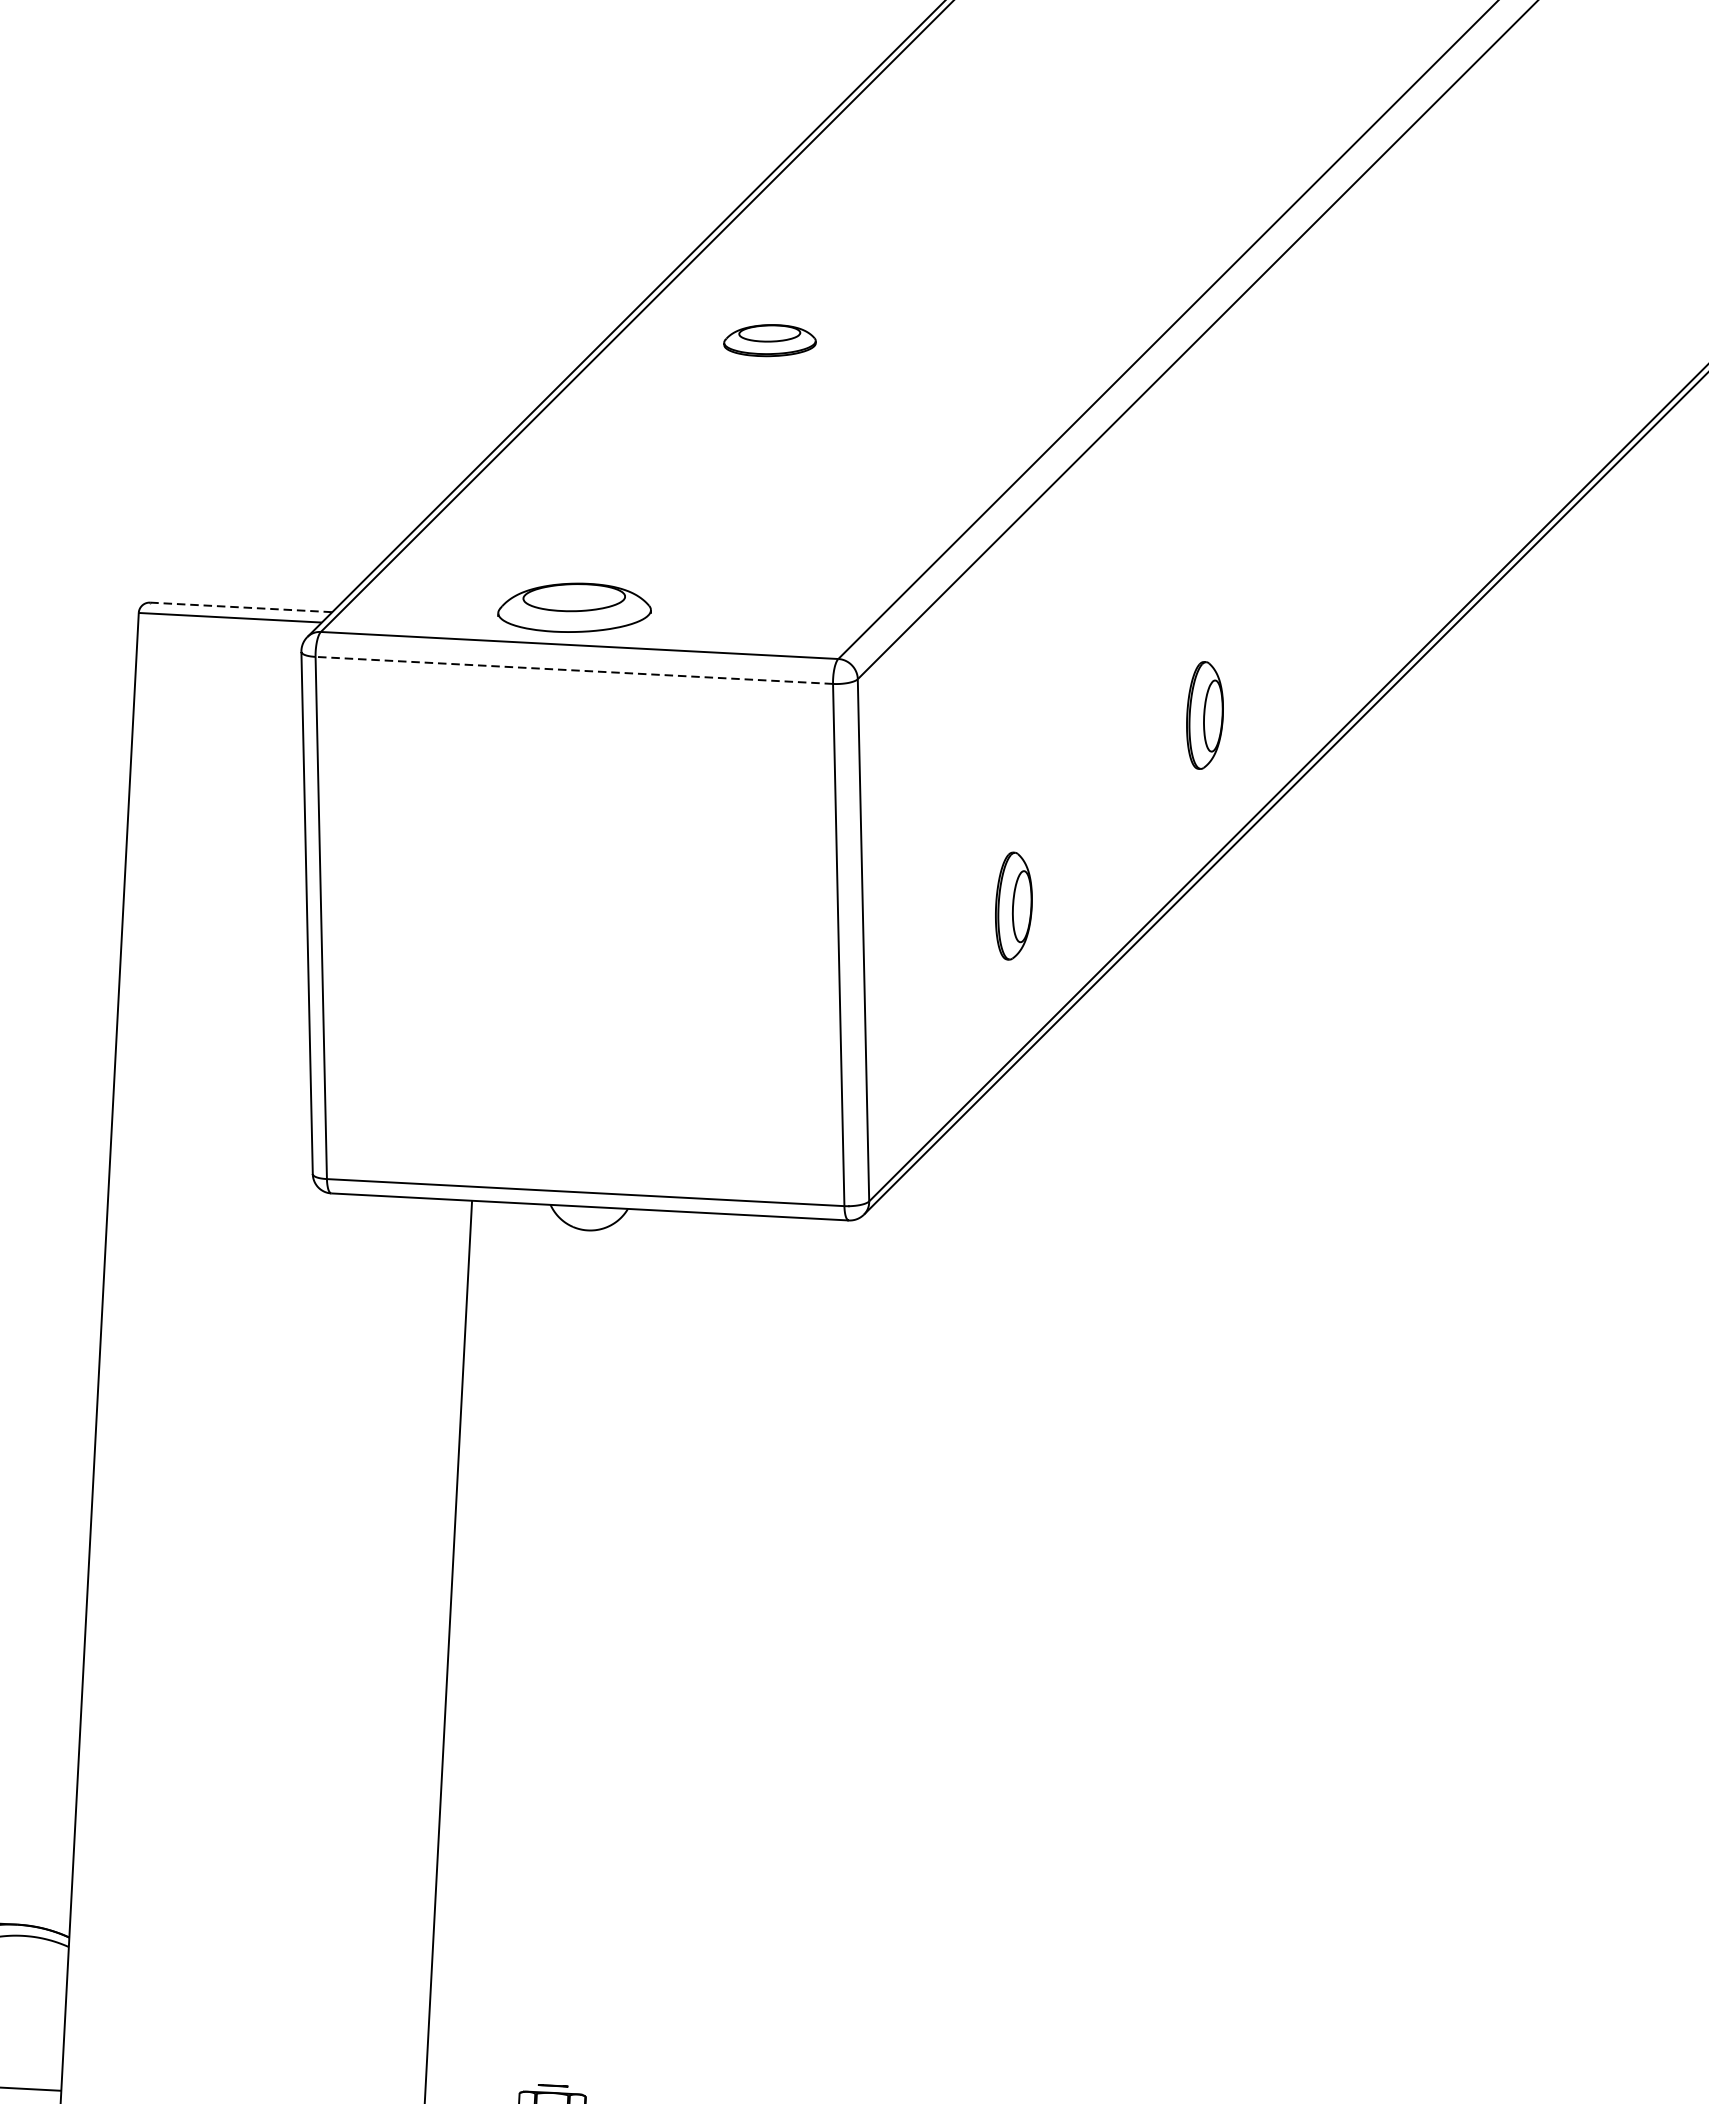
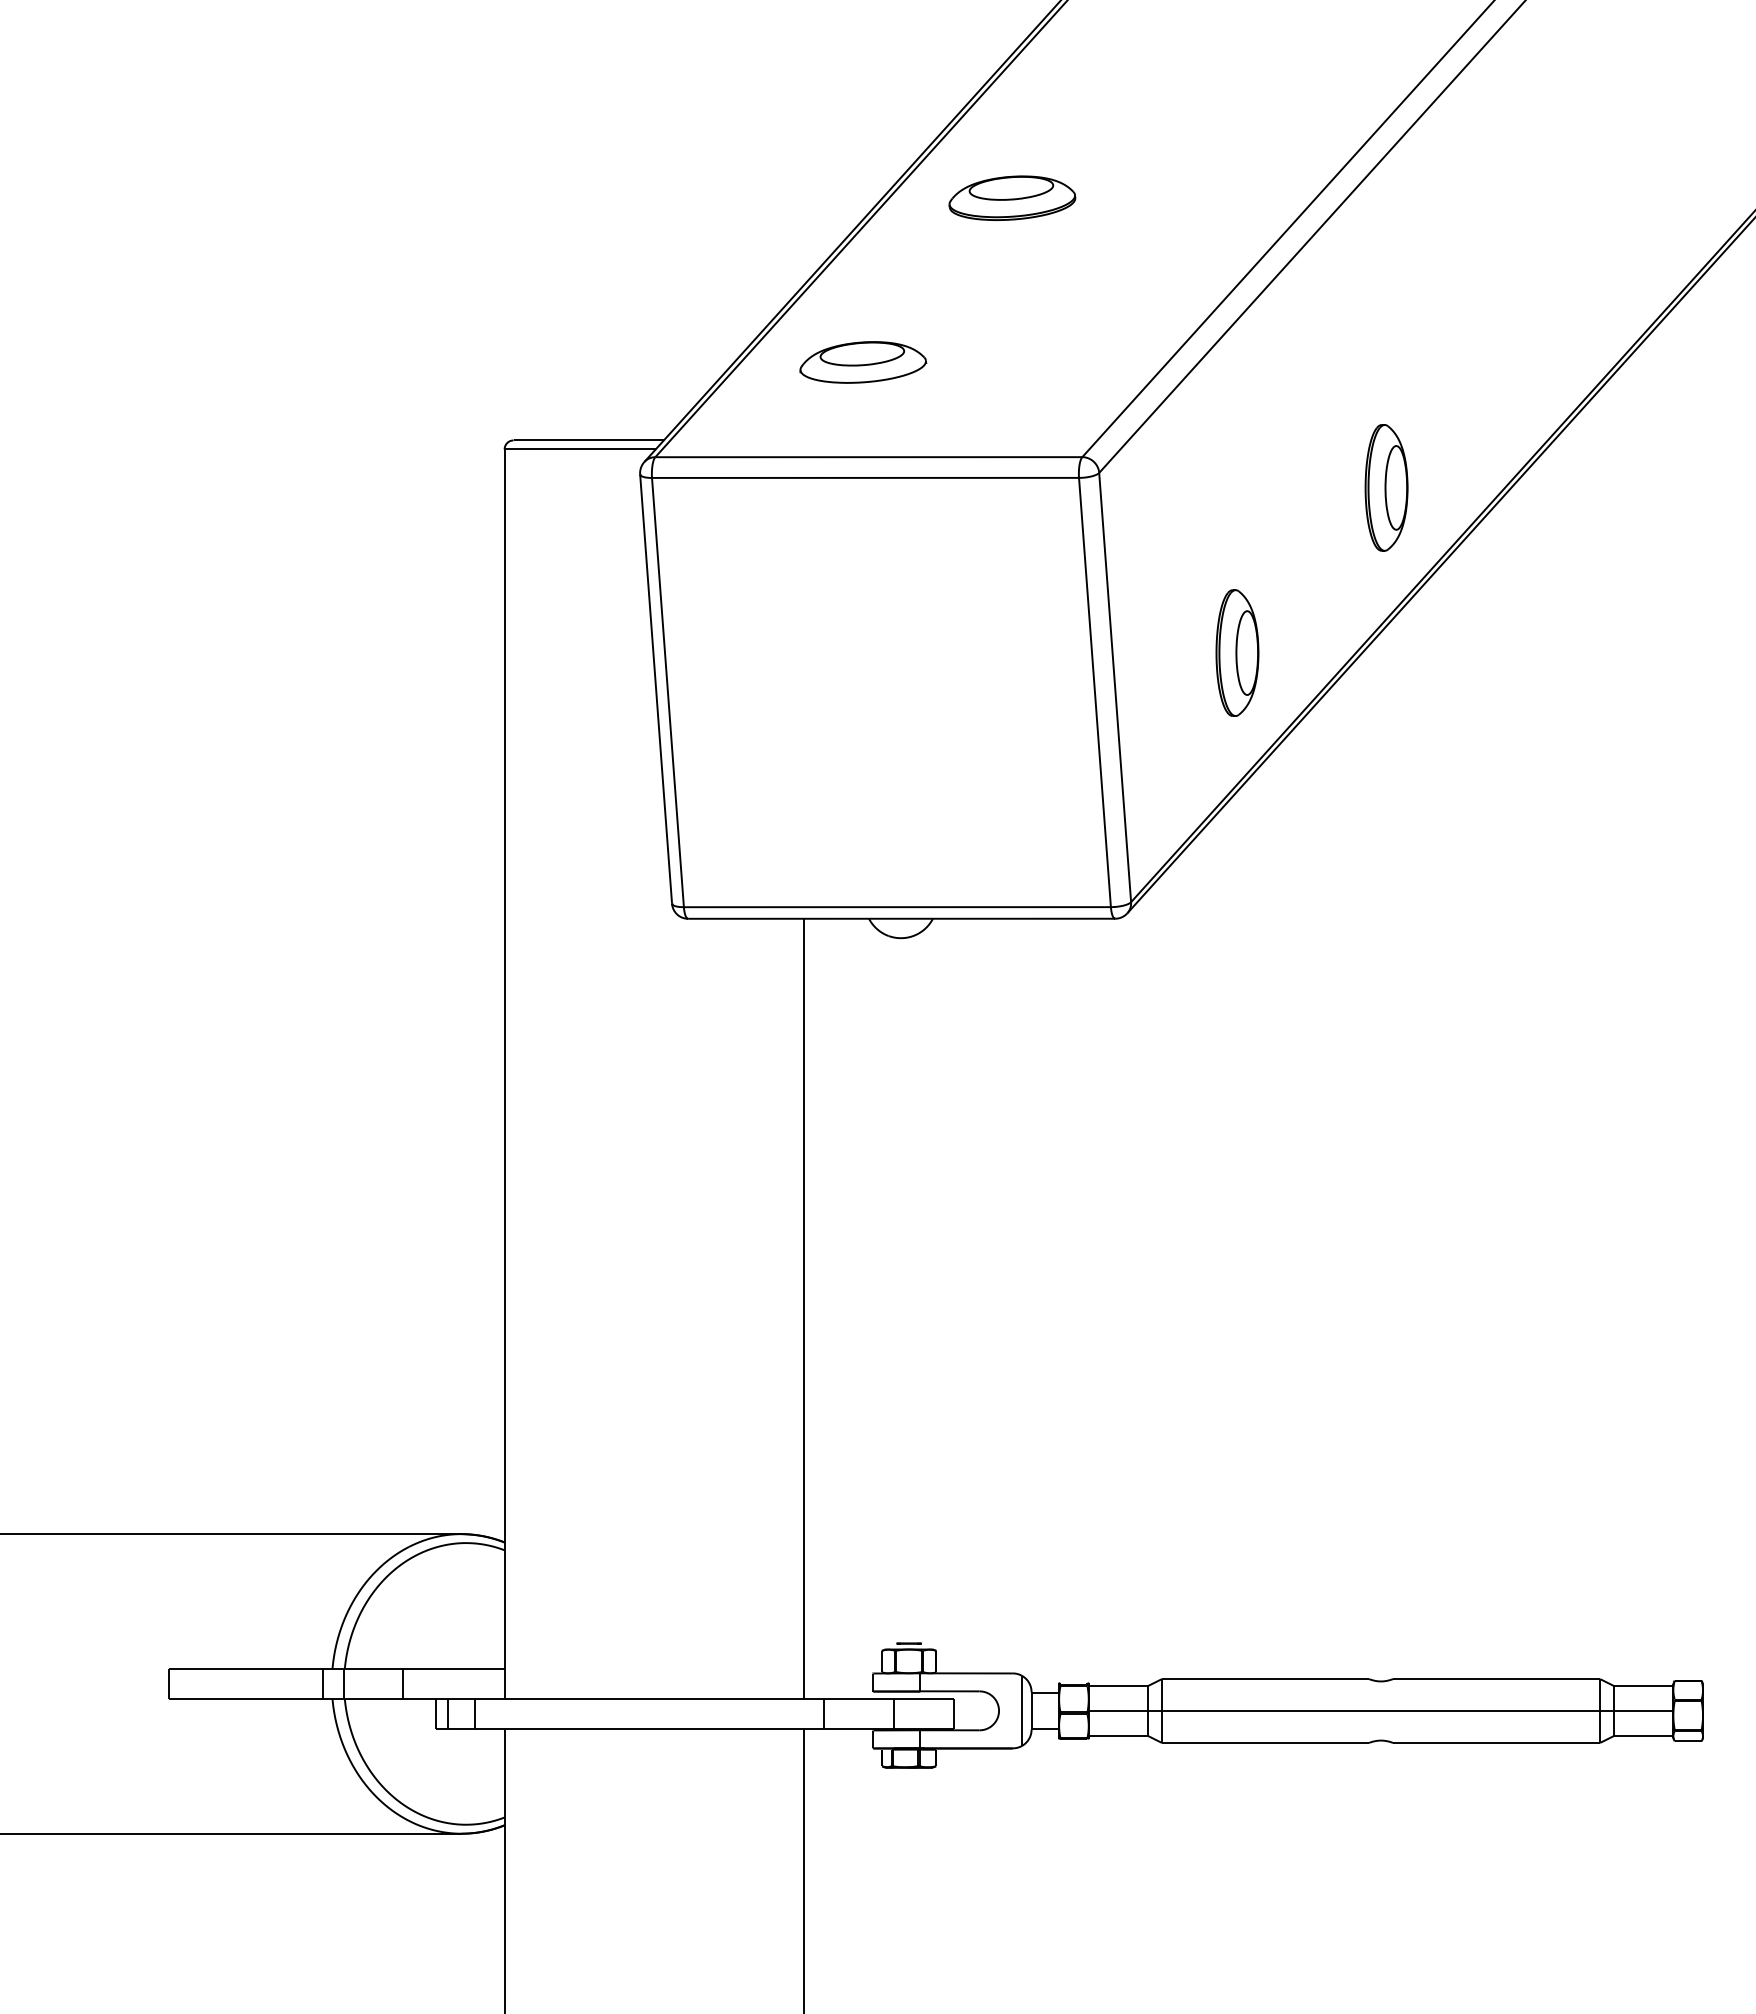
part: (770, 339) -> (1012, 197), size x1.67
line: (240, 607) -> (588, 440), dashed -> solid
part: (575, 607) -> (863, 362), moved
line: (574, 669) -> (865, 477), dashed -> solid
part: (1205, 715) -> (1386, 487), size x1.43
part: (1013, 905) -> (1237, 652), size x1.43

